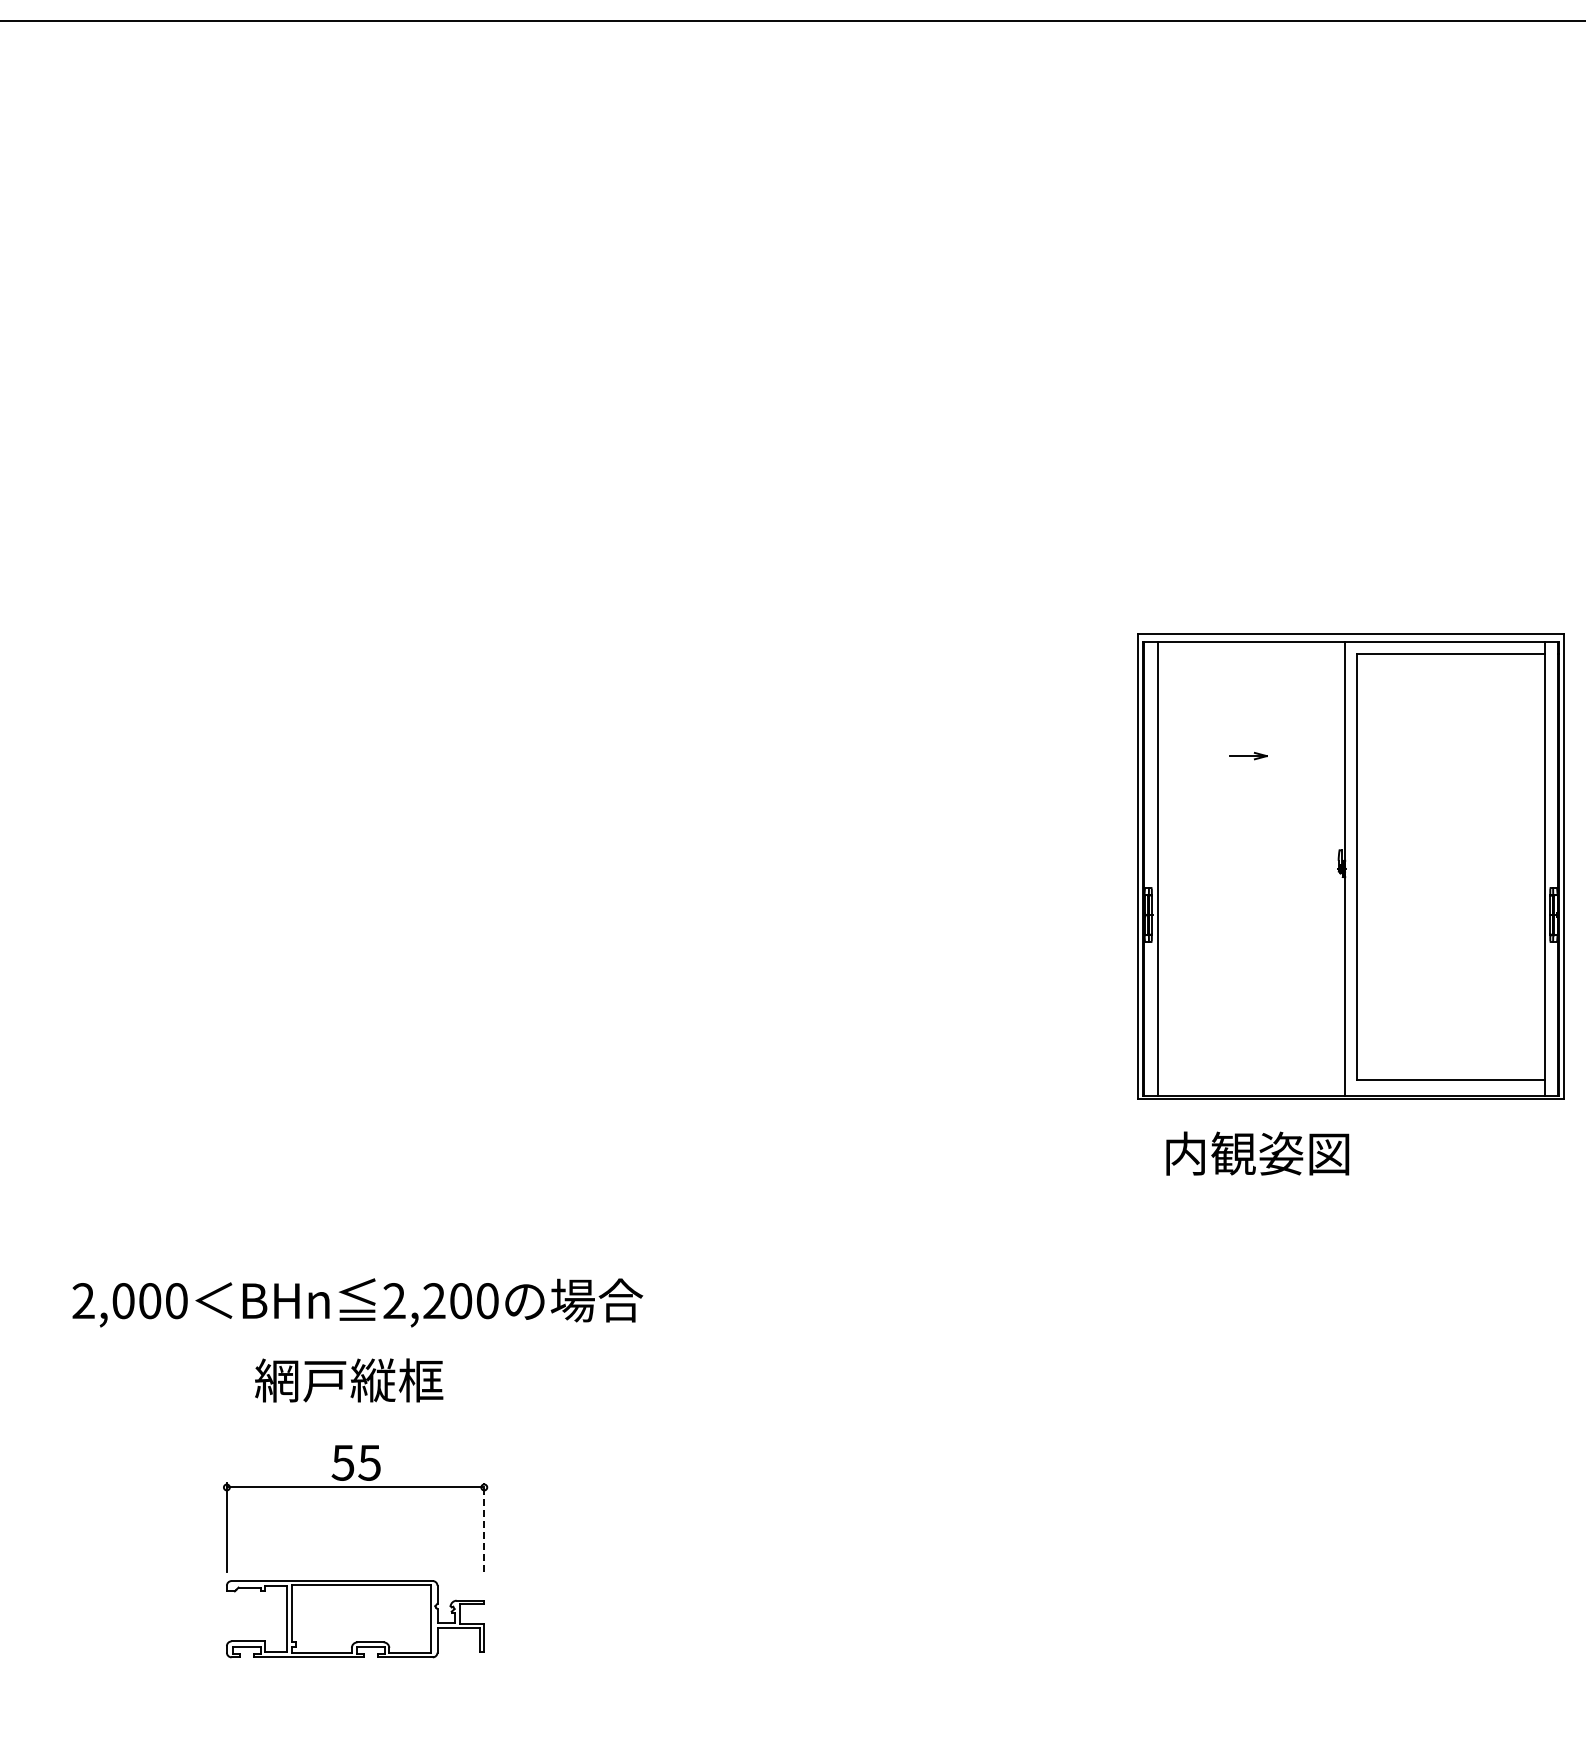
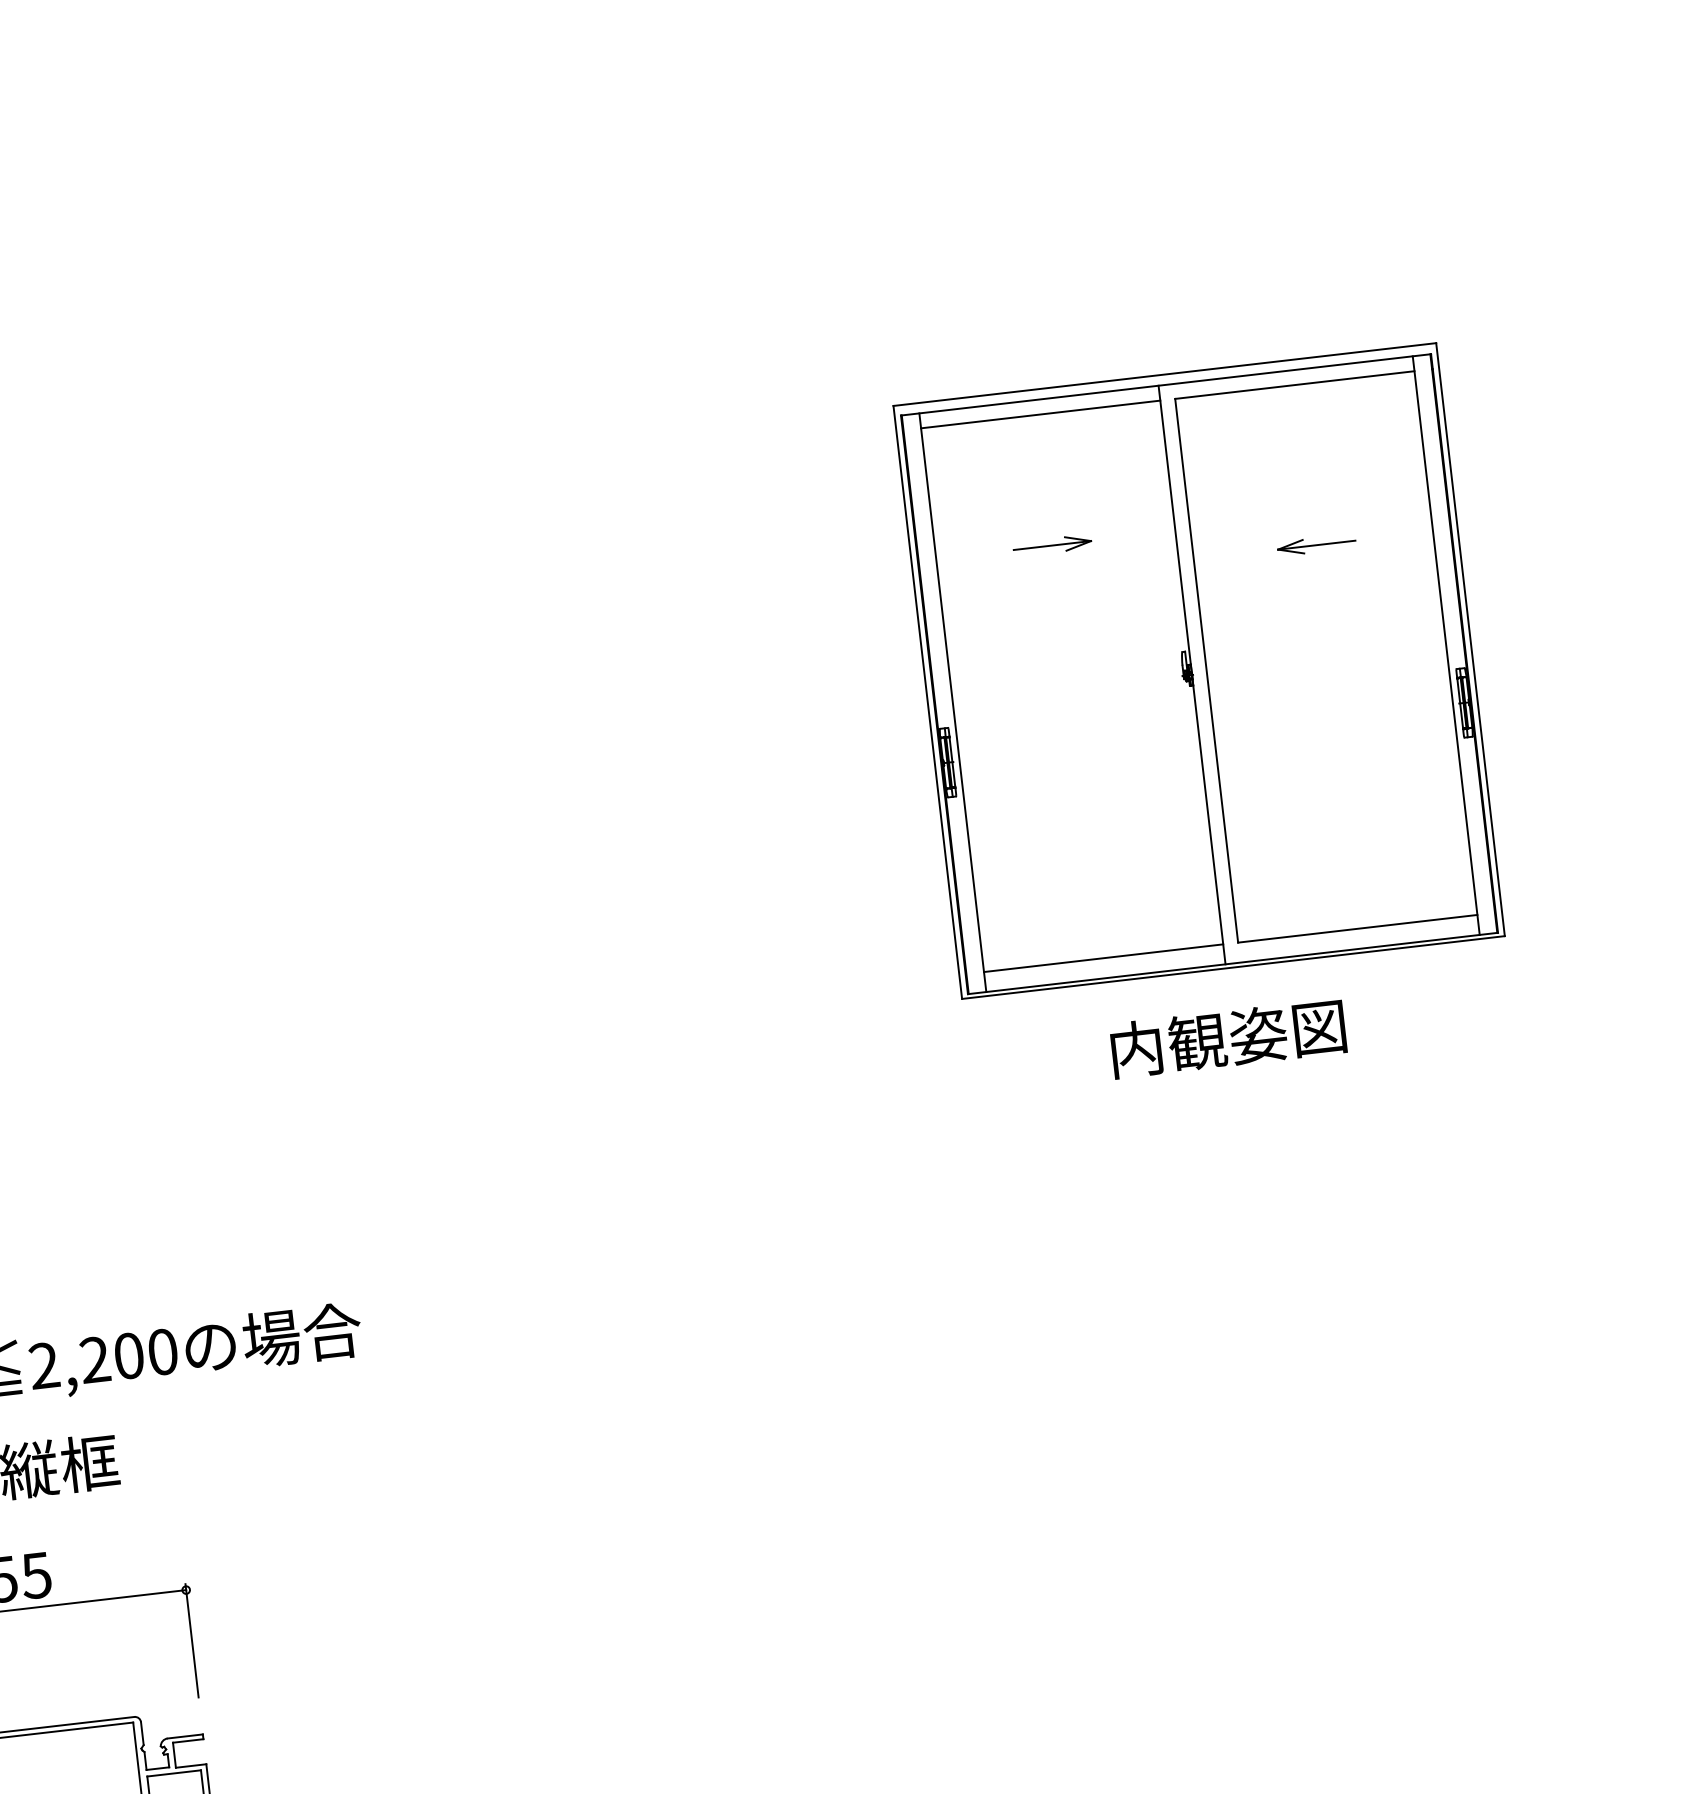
line: (1251, 653) -> (1040, 414), added
part: (1248, 755) -> (1052, 544), size x1.67
part: (1453, 779) -> (1316, 545), added
line: (1251, 1080) -> (1103, 958), added
text: (1257, 1153) -> (1228, 1038), moved
line: (484, 1526) -> (192, 1639), dashed -> solid

